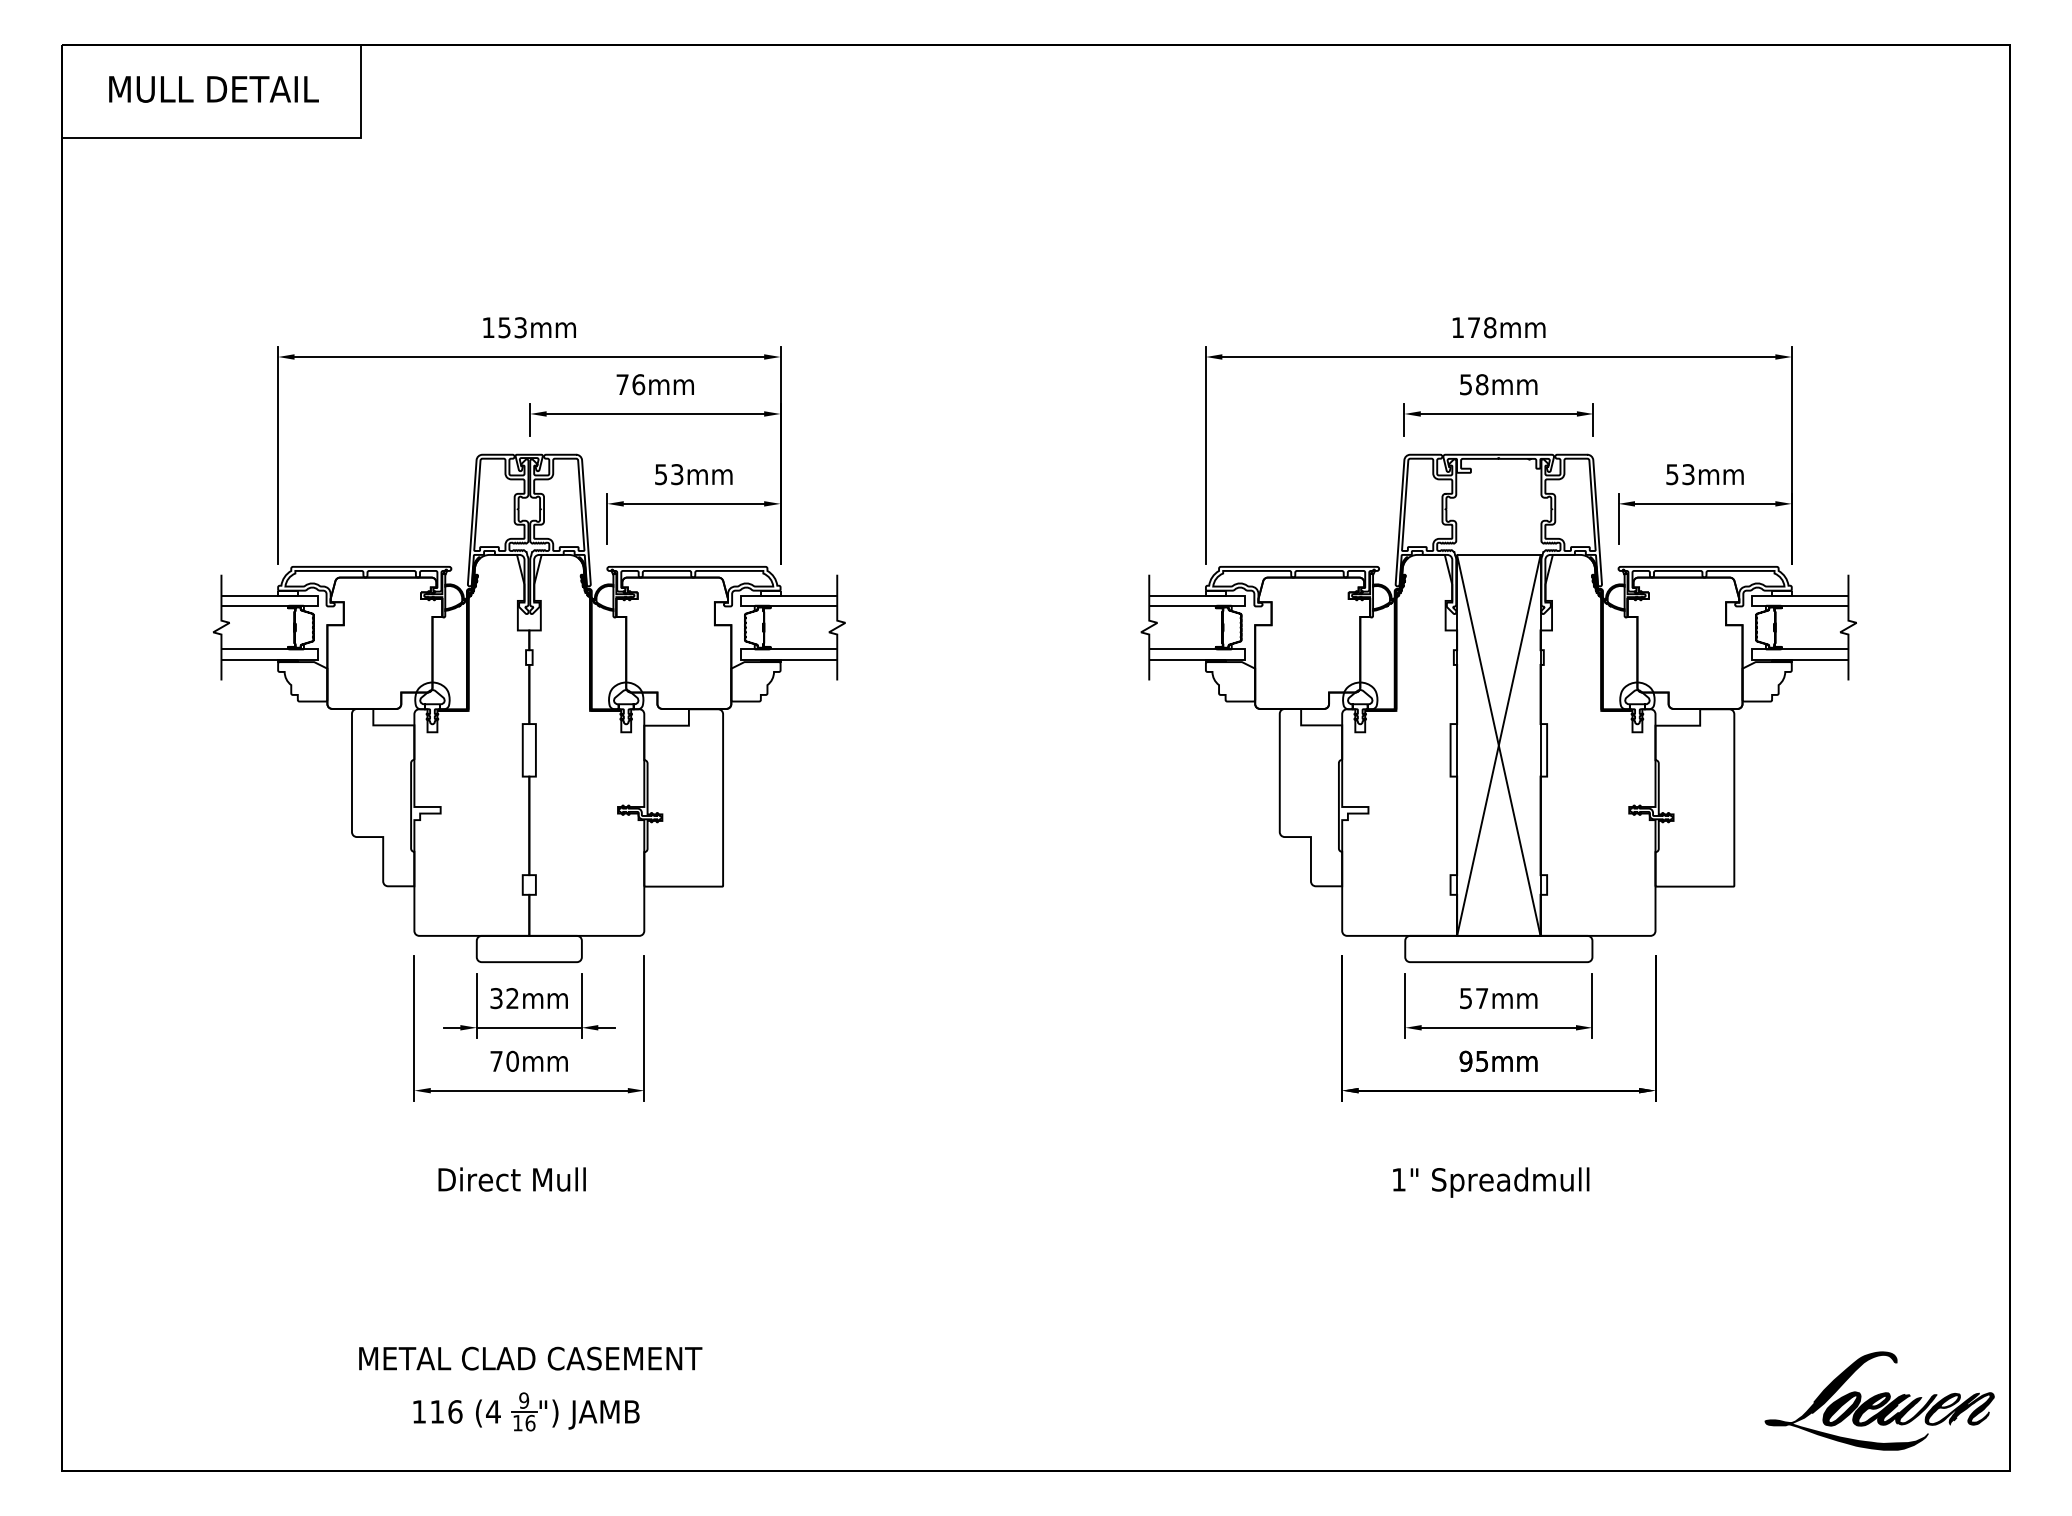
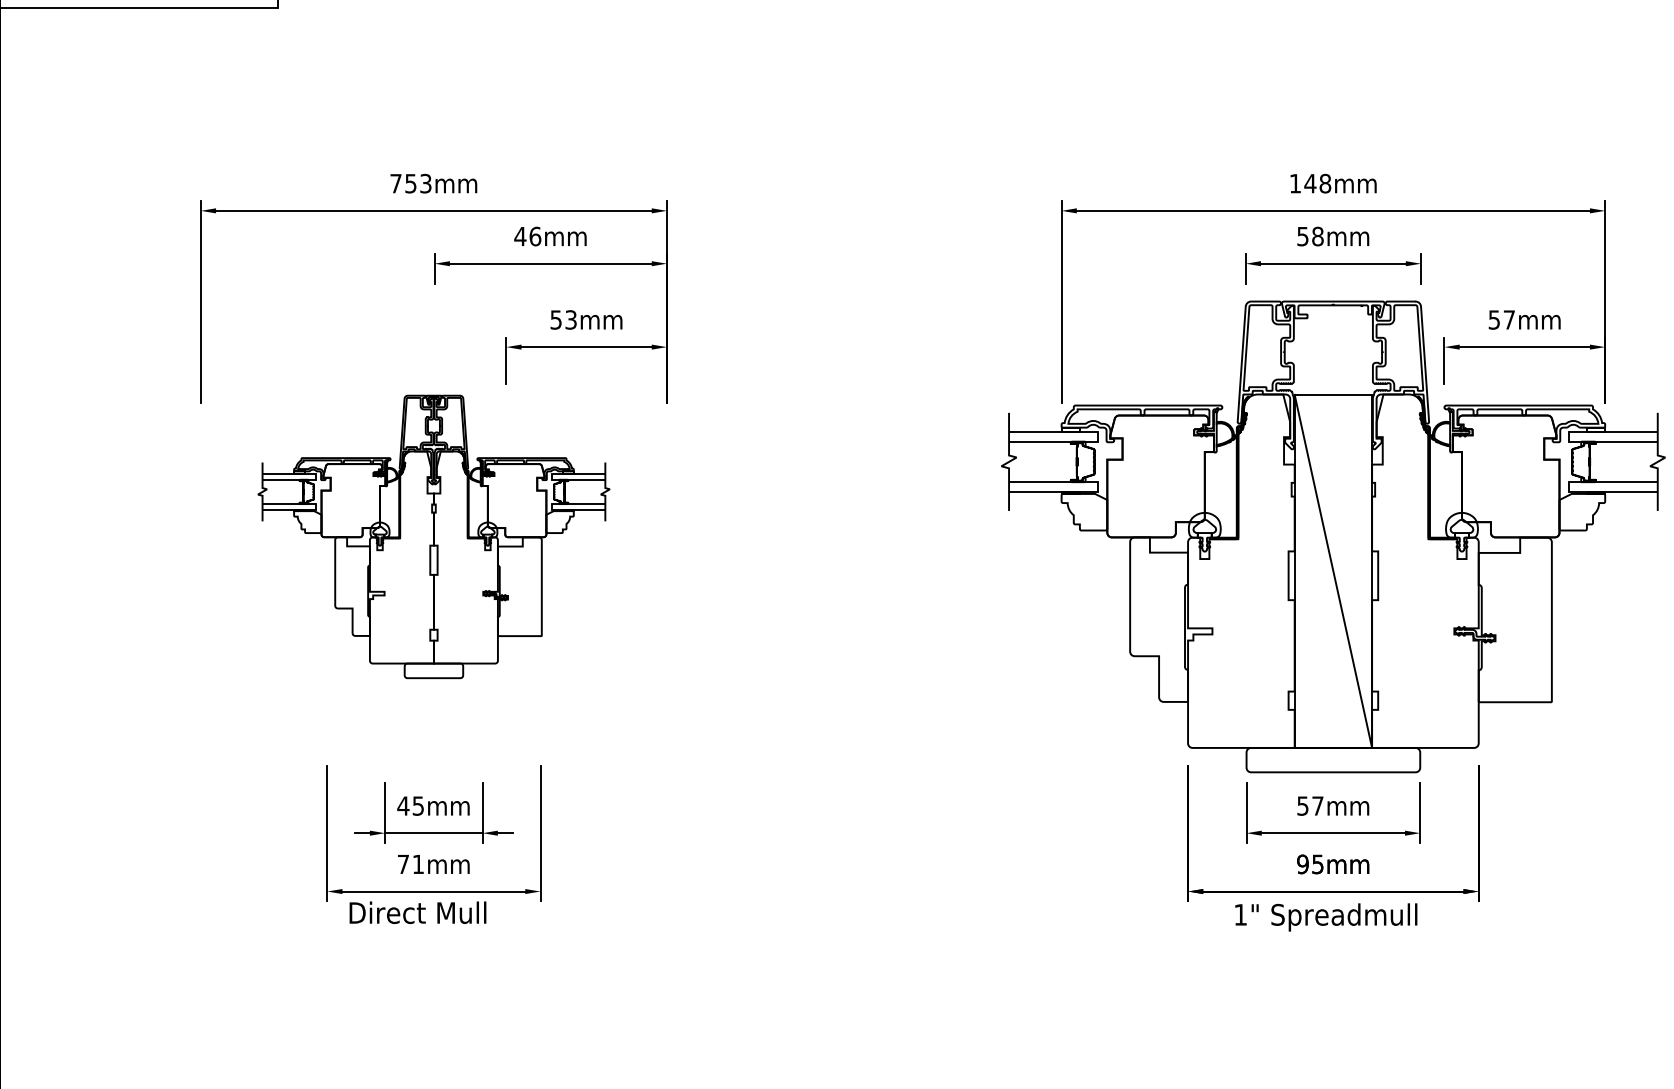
text: (488, 327) -> (395, 183), 153mm -> 753mm
text: (1473, 327) -> (1309, 183), 178mm -> 148mm
text: (622, 384) -> (520, 236), 76mm -> 46mm
text: (1688, 474) -> (1509, 319), 53mm -> 57mm
part: (529, 708) -> (434, 536), size x0.6
line: (1498, 745) -> (1333, 571), removed
text: (503, 998) -> (409, 806), 32mm -> 45mm
text: (512, 1060) -> (418, 863), 70mm -> 71mm
text: (511, 1179) -> (417, 912), moved
text: (1491, 1182) -> (1326, 917), moved

